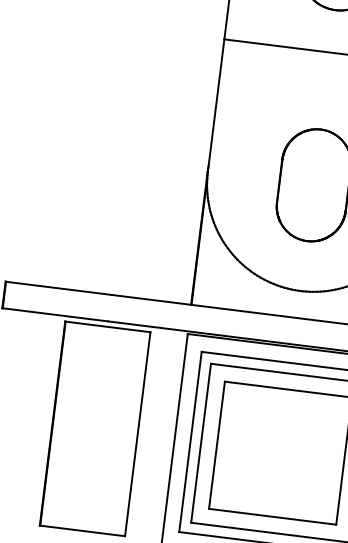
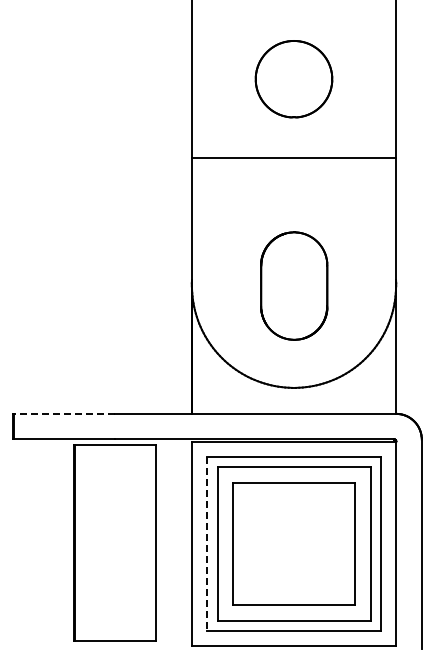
line: (58, 287) -> (64, 413), solid -> dashed
line: (190, 441) -> (207, 543), solid -> dashed

